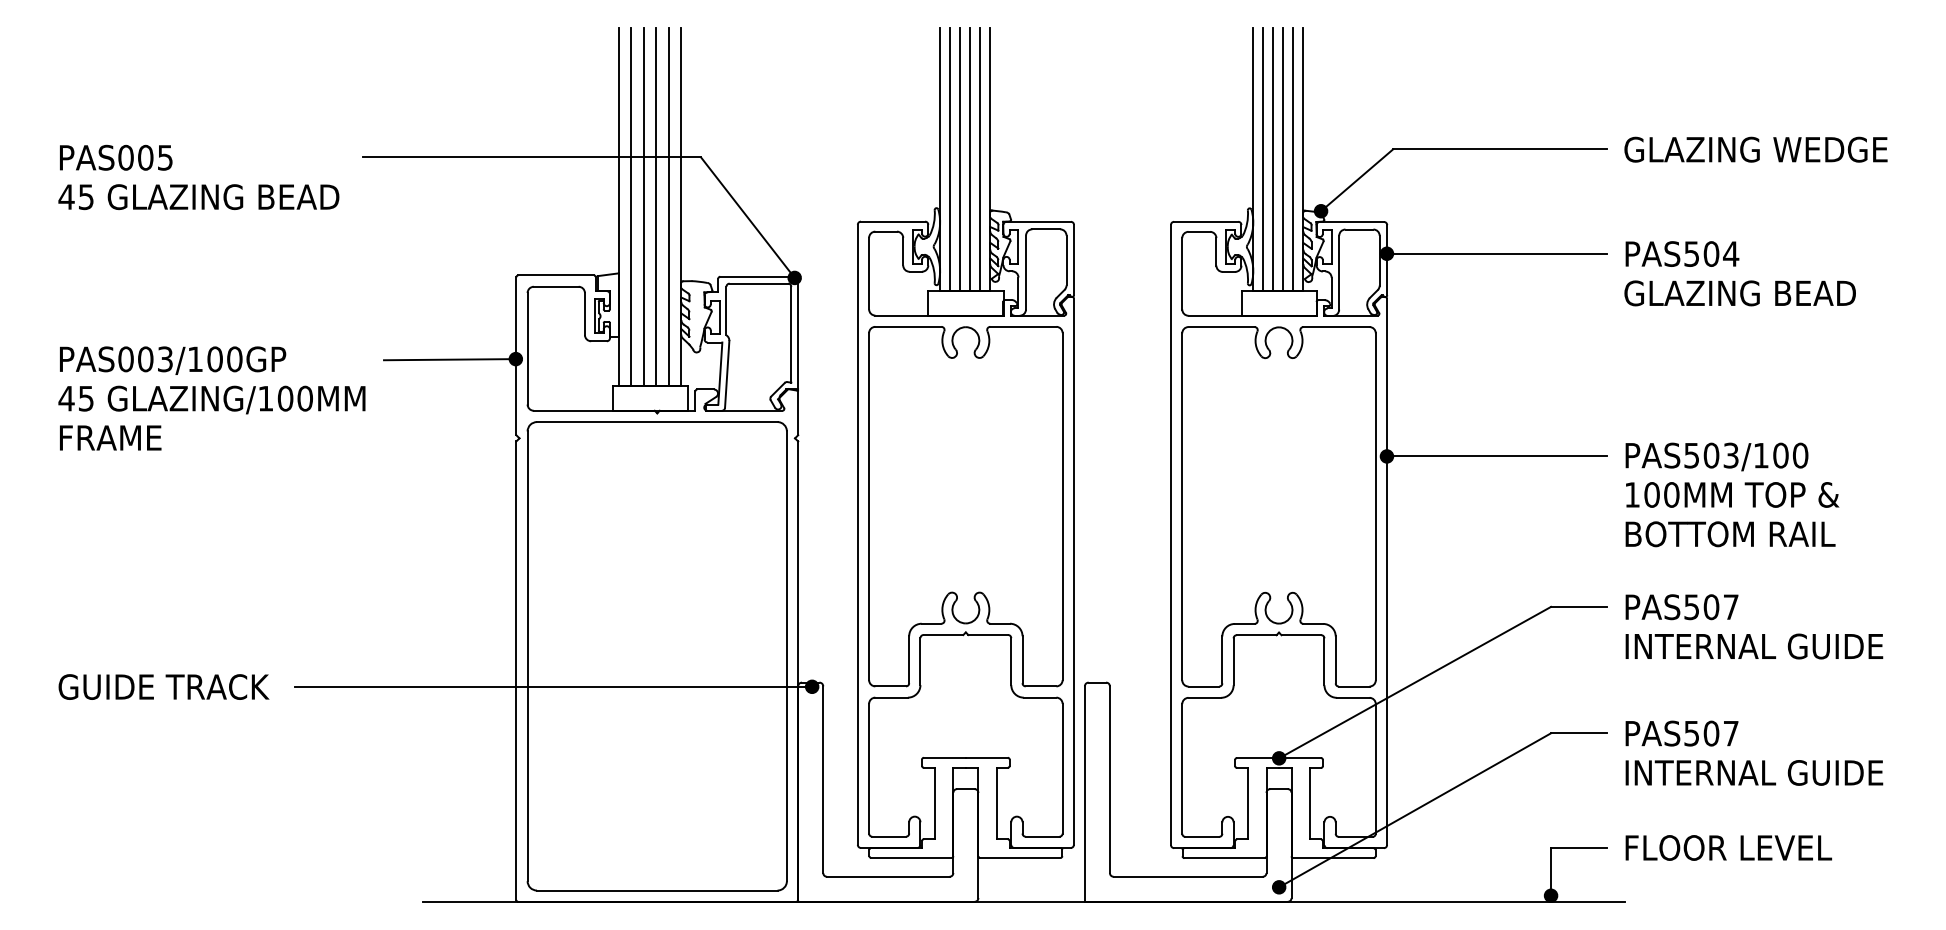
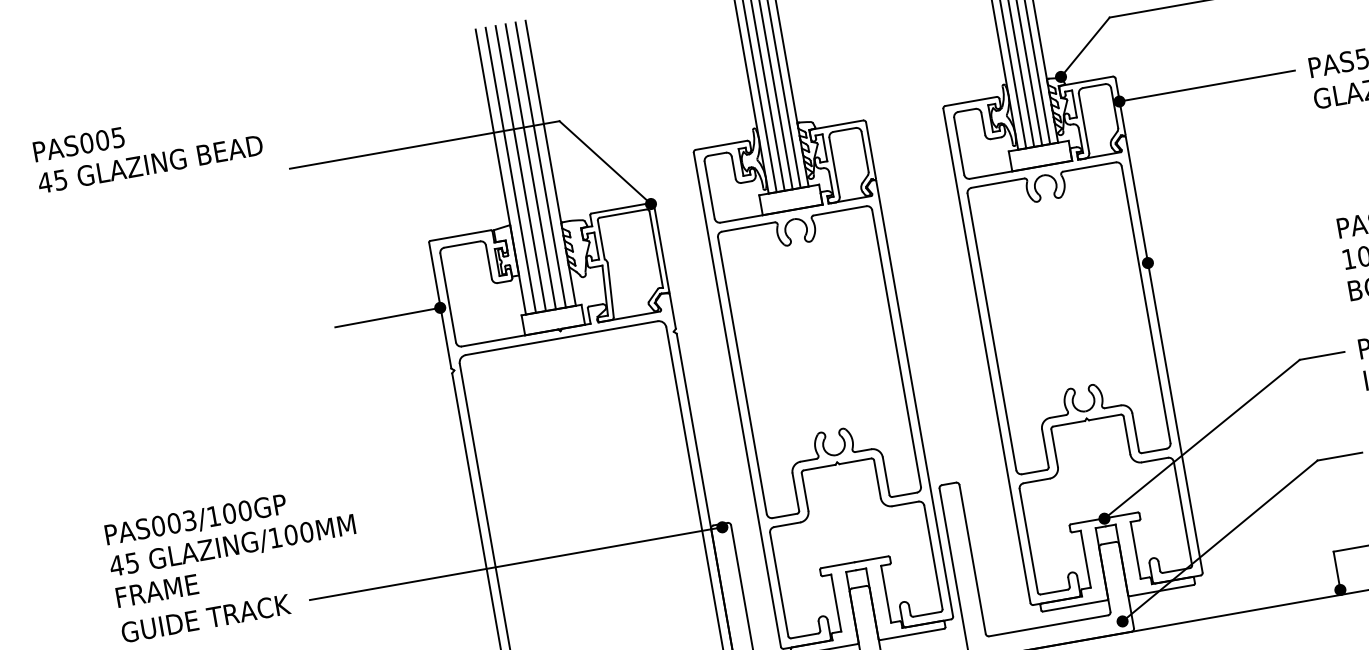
text: (198, 177) -> (147, 148), moved
text: (211, 398) -> (232, 545), moved
line: (1496, 456) -> (1235, 247), removed

